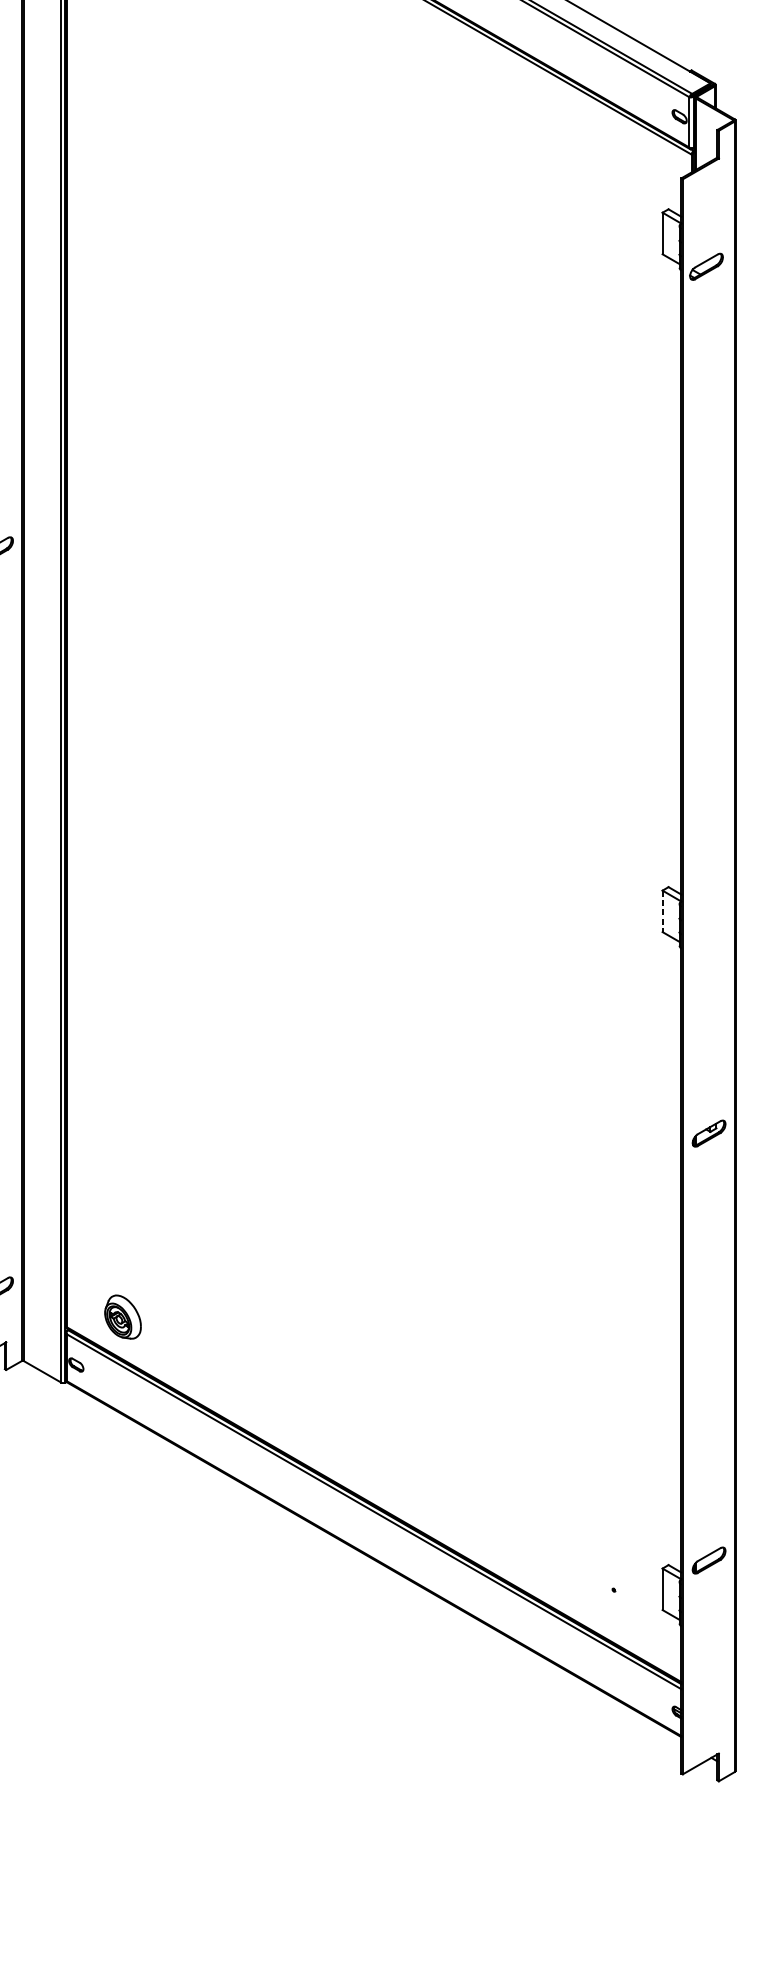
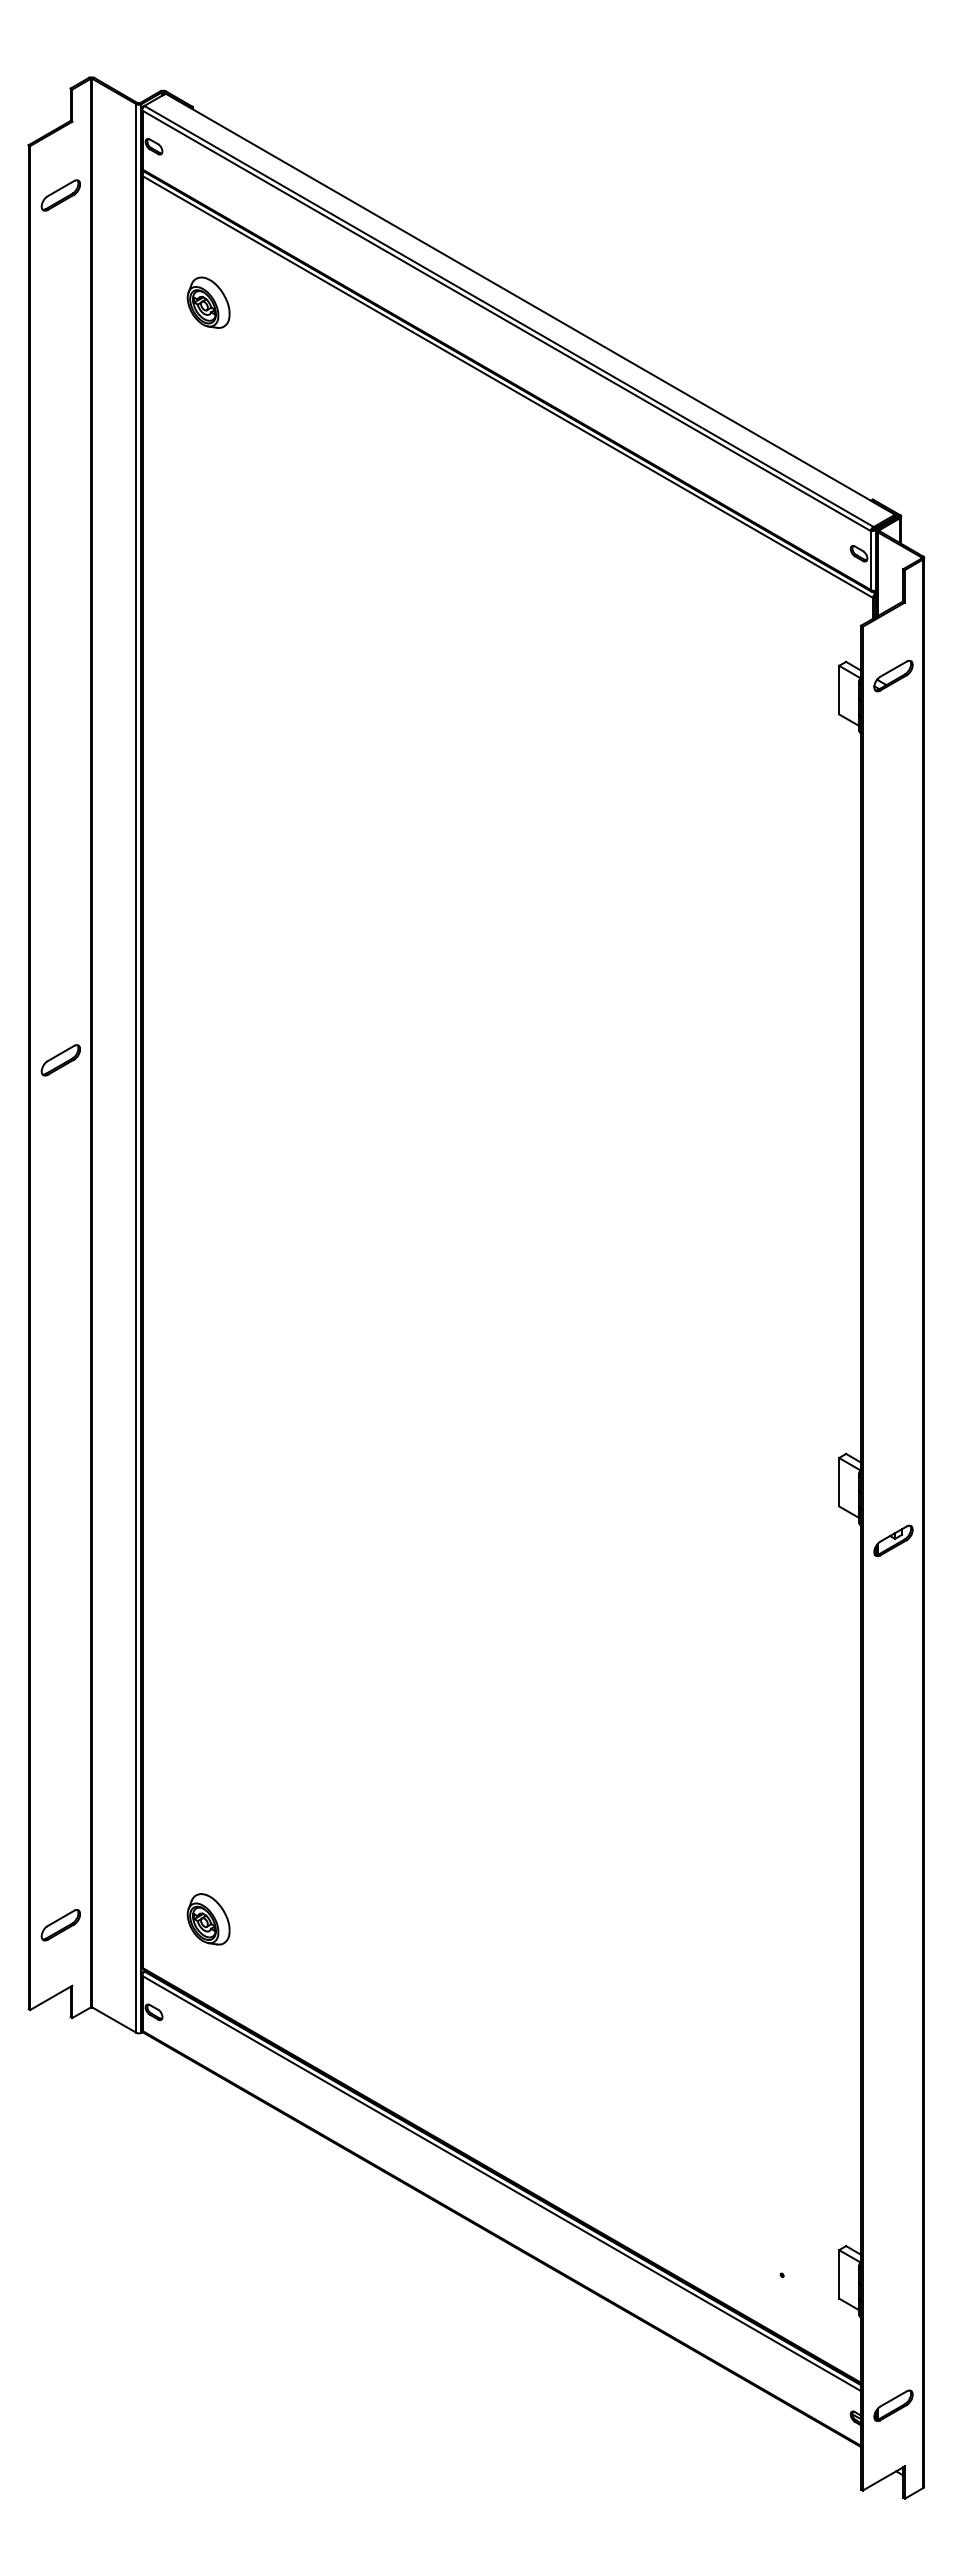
part: (706, 266) -> (893, 675), moved
line: (662, 911) -> (839, 1482), dashed -> solid
part: (709, 1133) -> (893, 1540), moved
part: (122, 1317) -> (208, 1919), moved
part: (709, 1560) -> (893, 2405), moved

